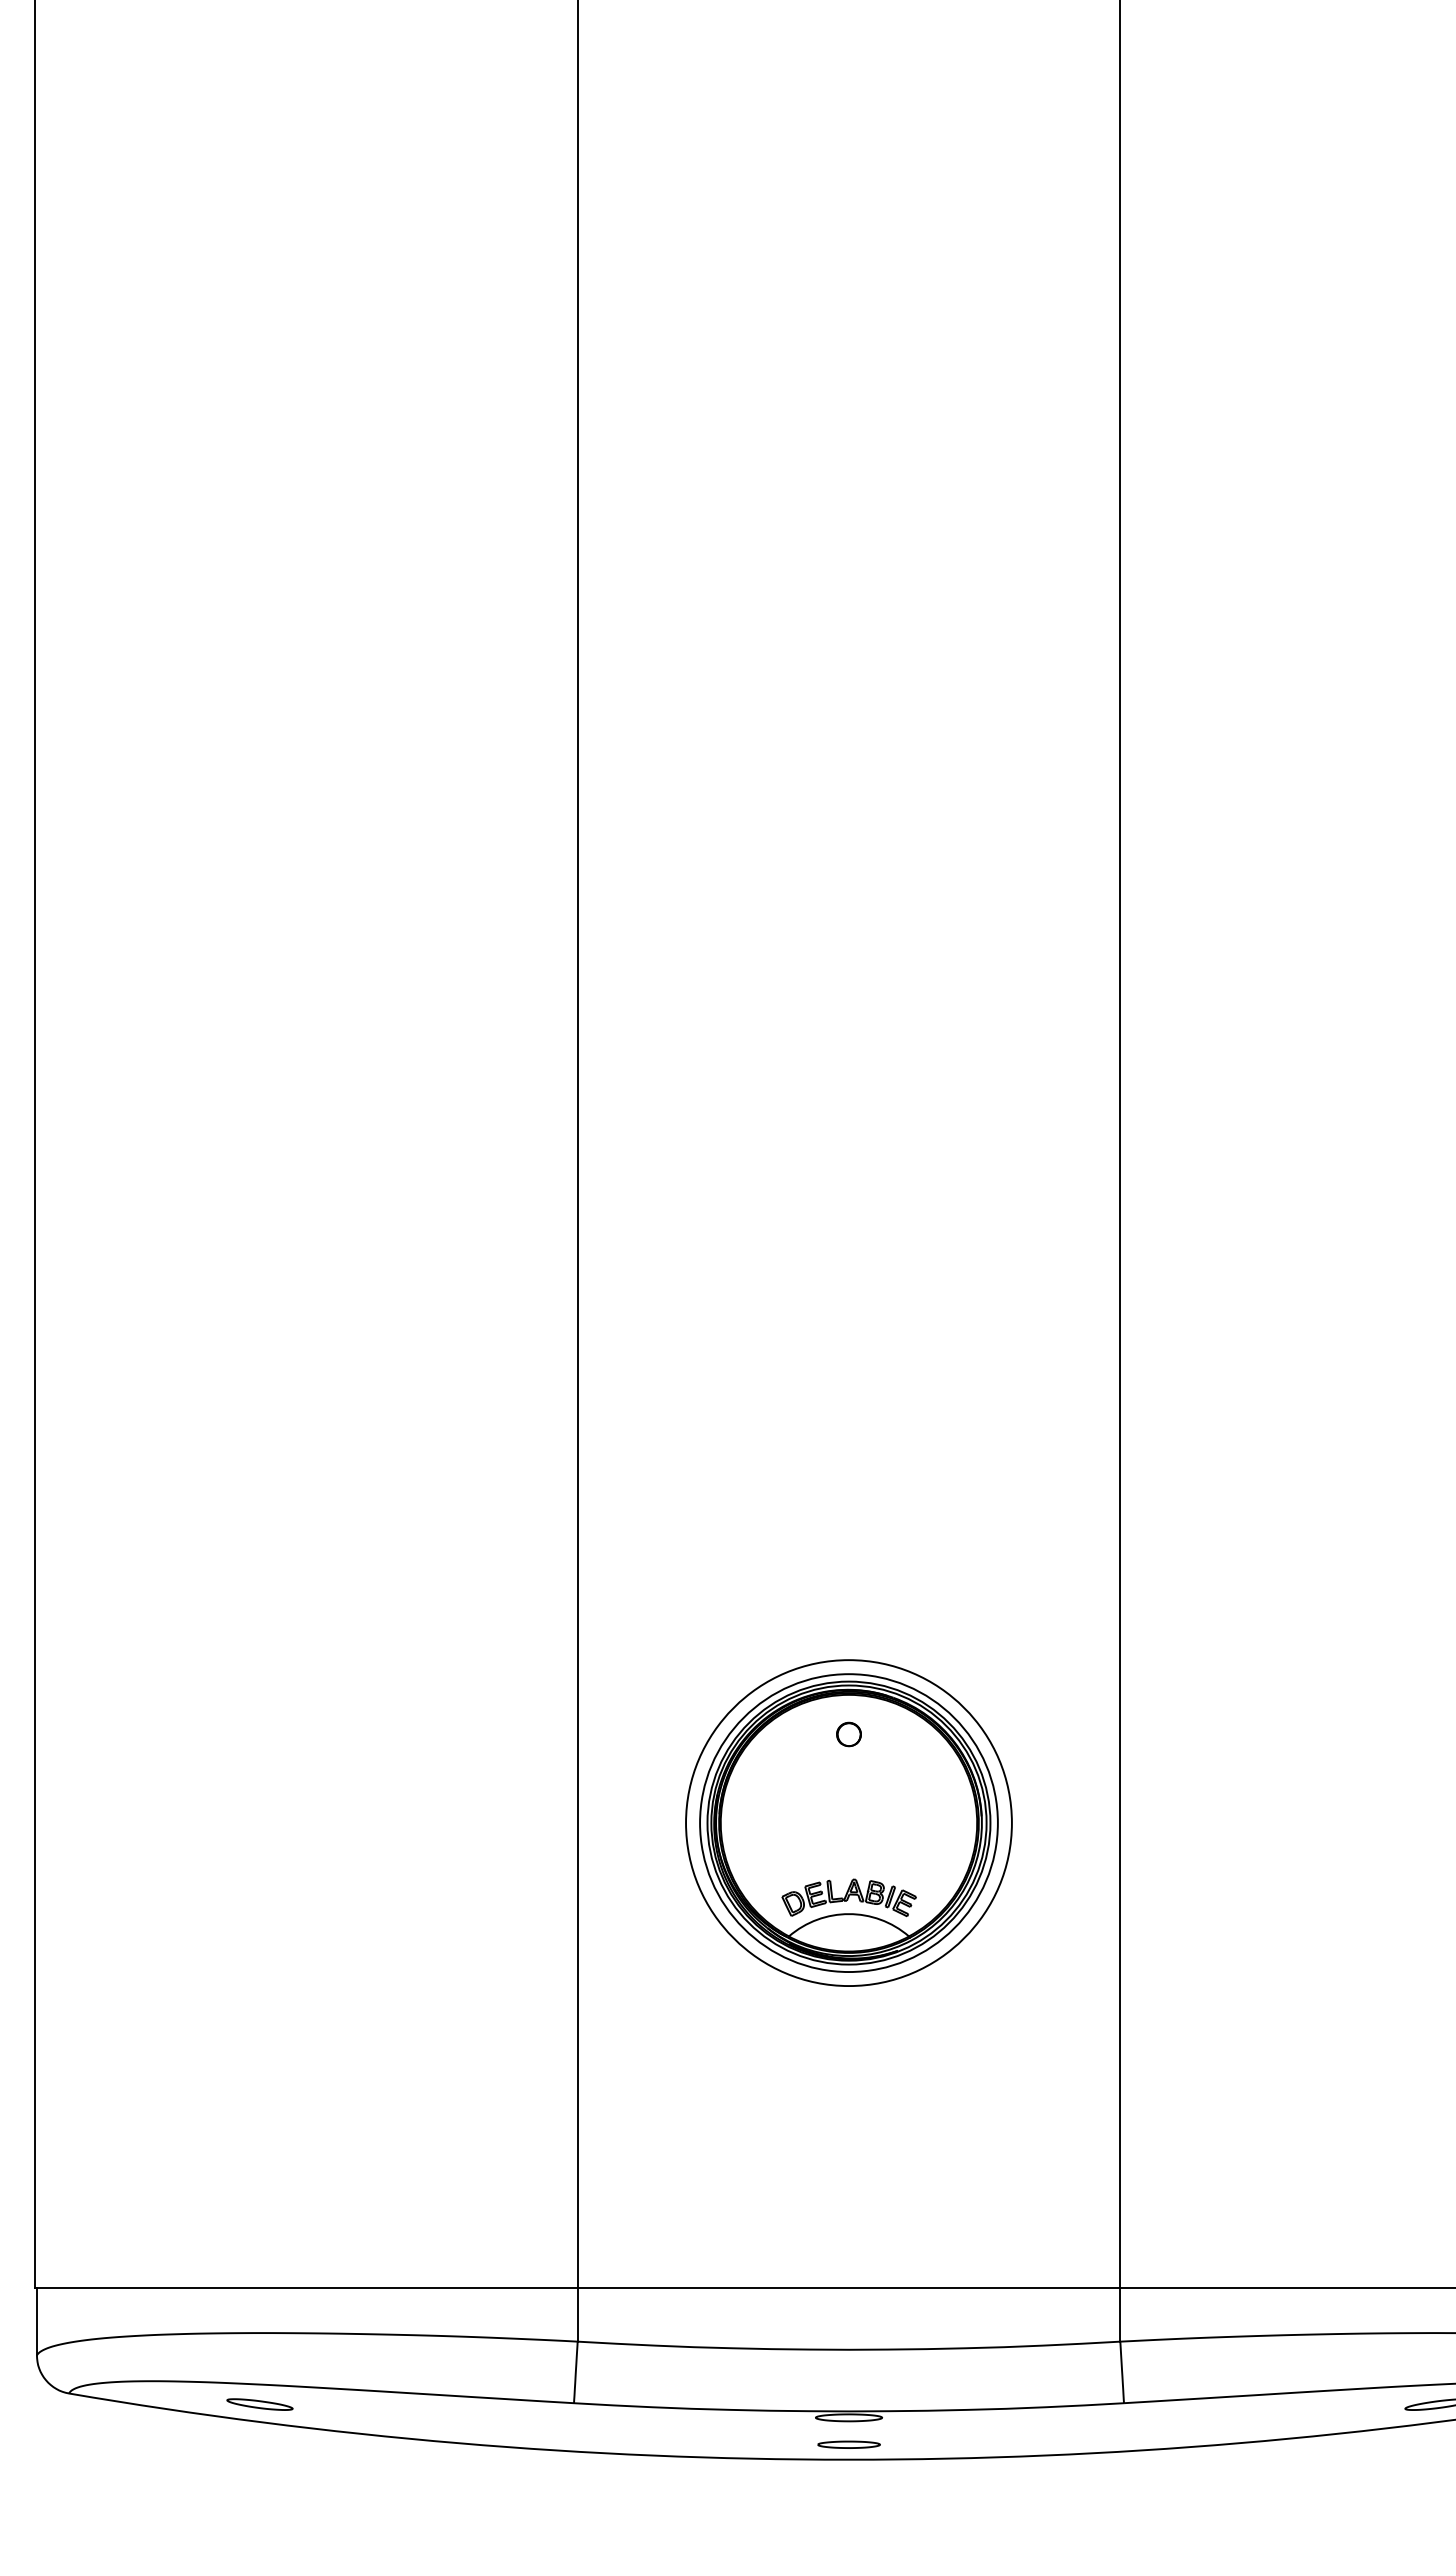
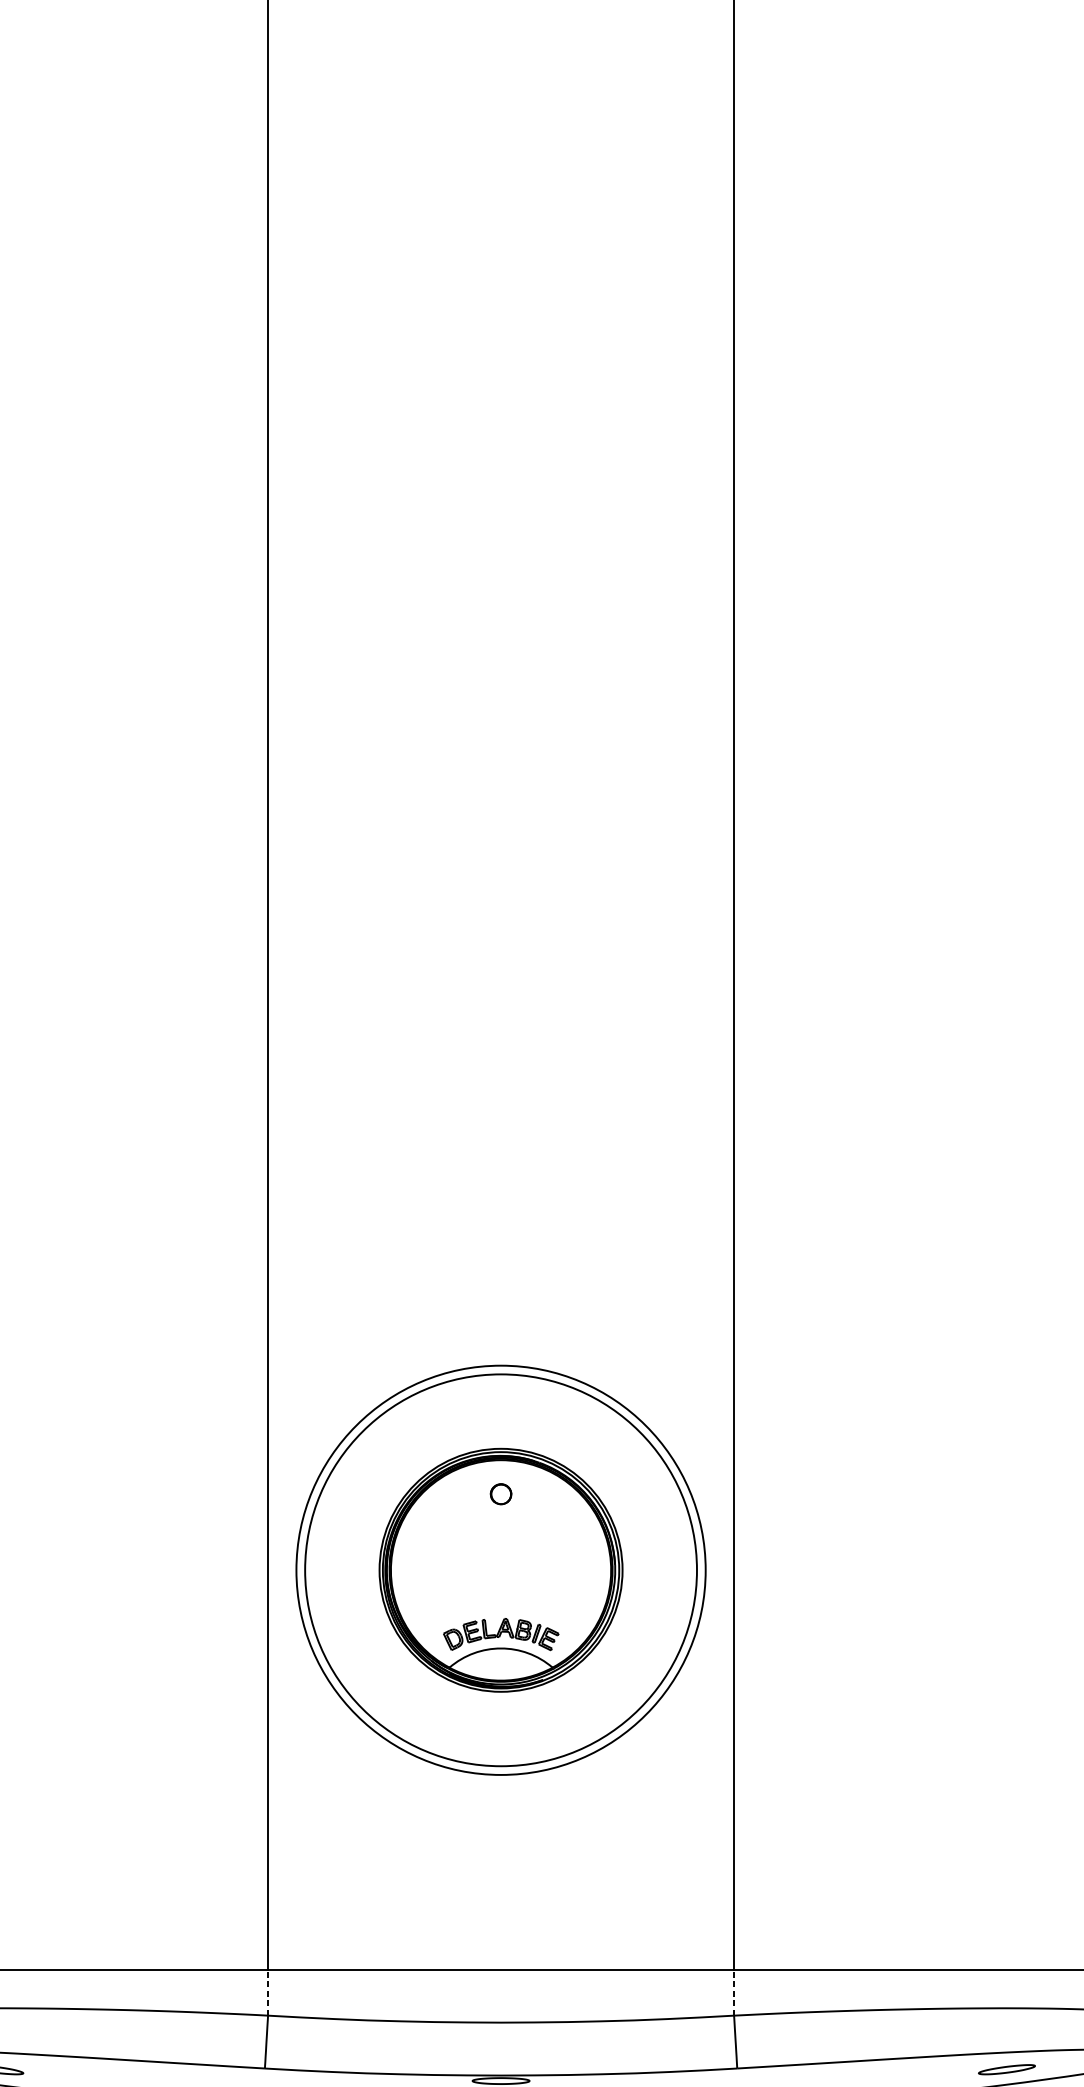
circle: (848, 1823) -> (500, 1570), size x1.4
circle: (848, 1823) -> (500, 1570), size x1.6
line: (577, 2314) -> (267, 1992), solid -> dashed
line: (1120, 2314) -> (734, 1992), solid -> dashed

